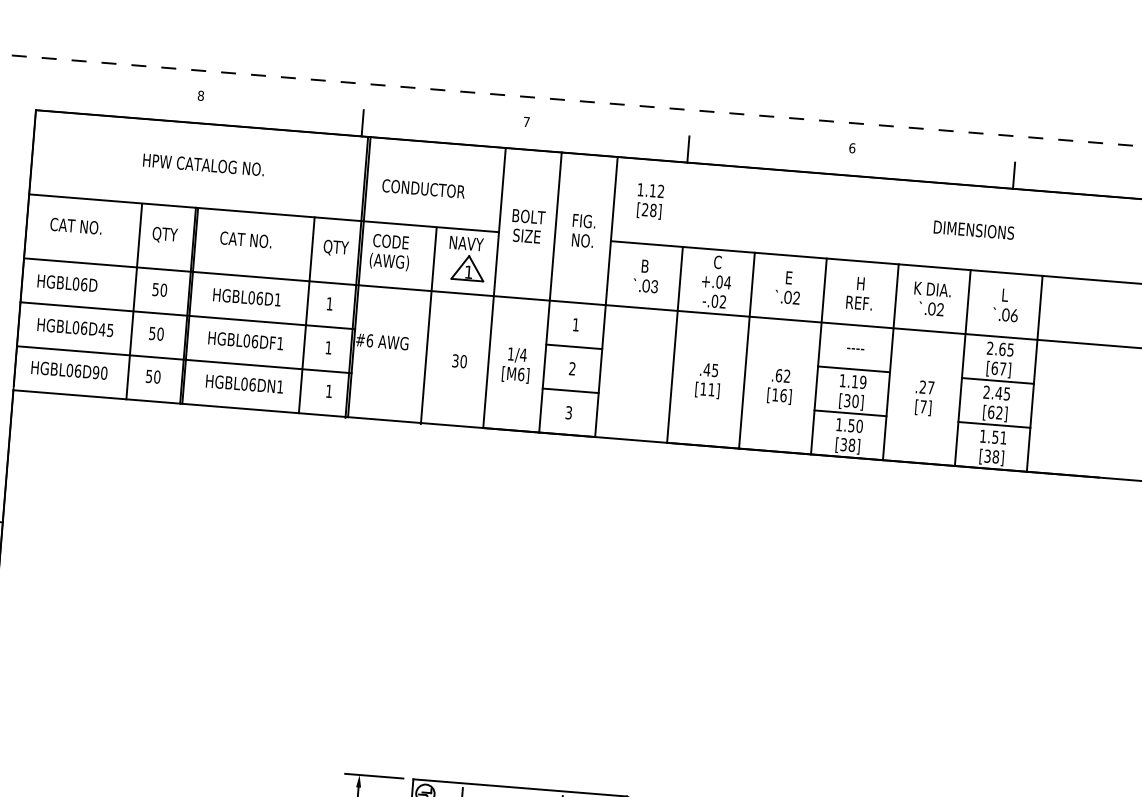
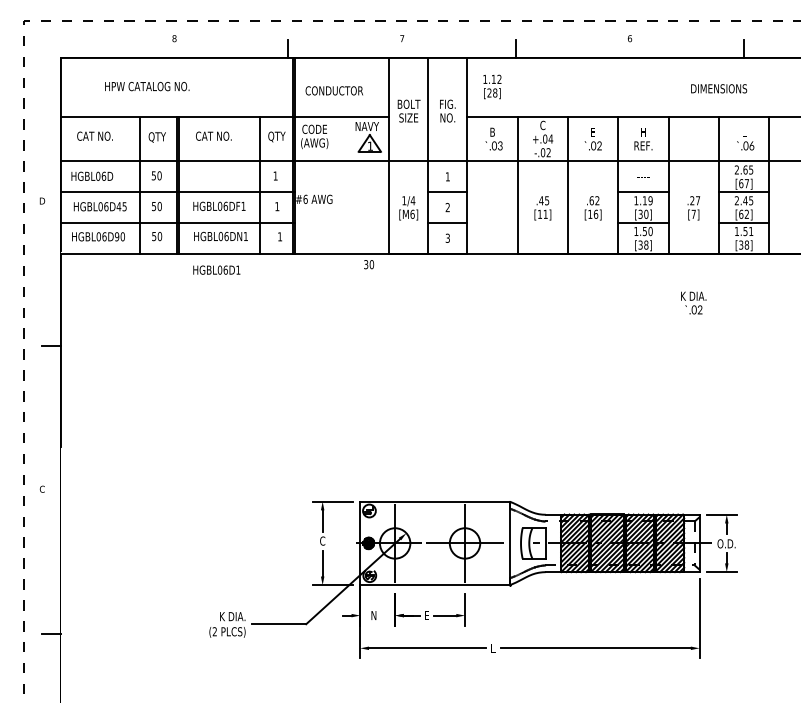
text: (204, 164) -> (147, 86), moved
text: (246, 296) -> (216, 269), moved
text: (931, 298) -> (693, 302), moved
line: (428, 325) -> (345, 185), removed
text: (460, 361) -> (369, 264), moved

